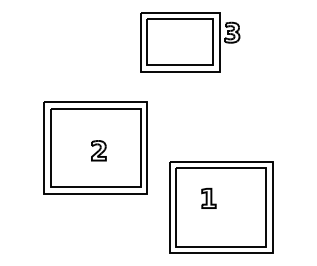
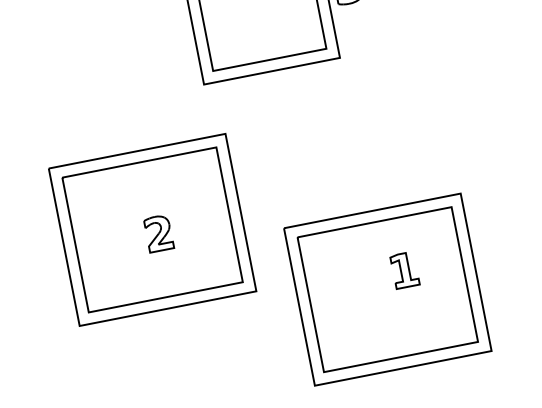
part: (208, 198) -> (404, 270), moved

